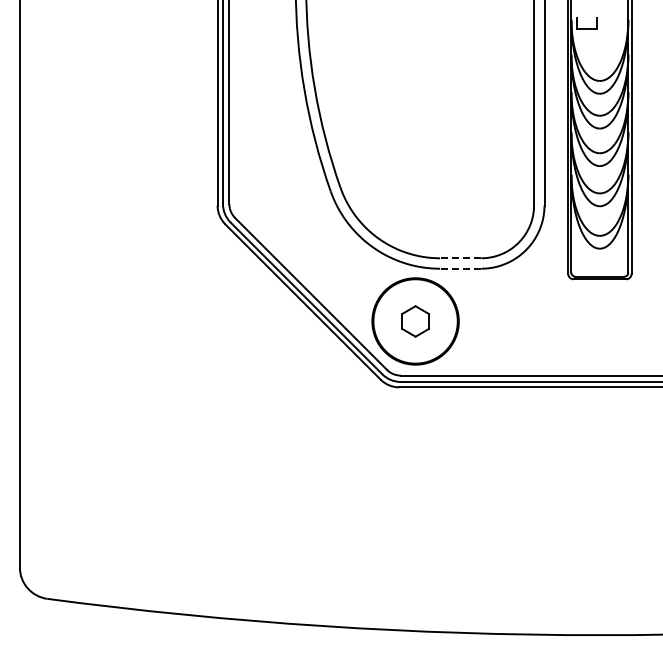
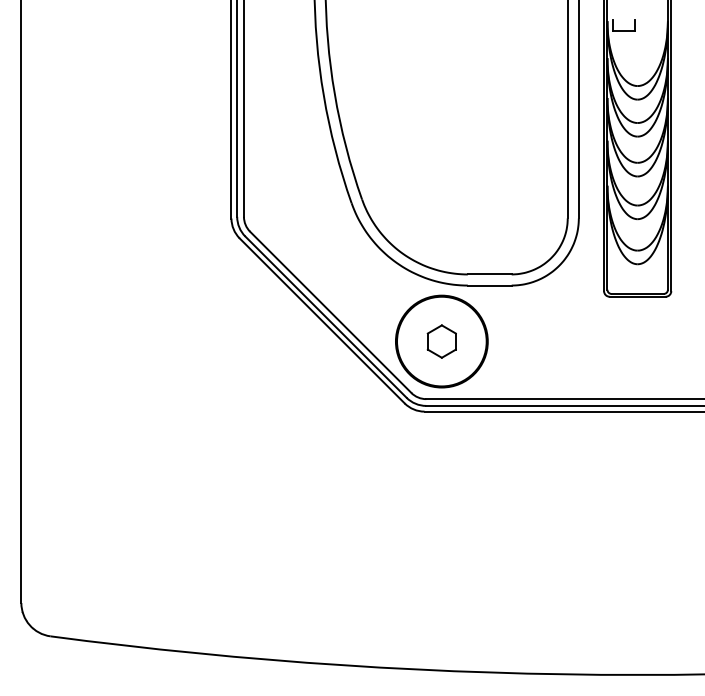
line: (460, 258) -> (489, 274), dashed -> solid
line: (460, 268) -> (489, 285), dashed -> solid

